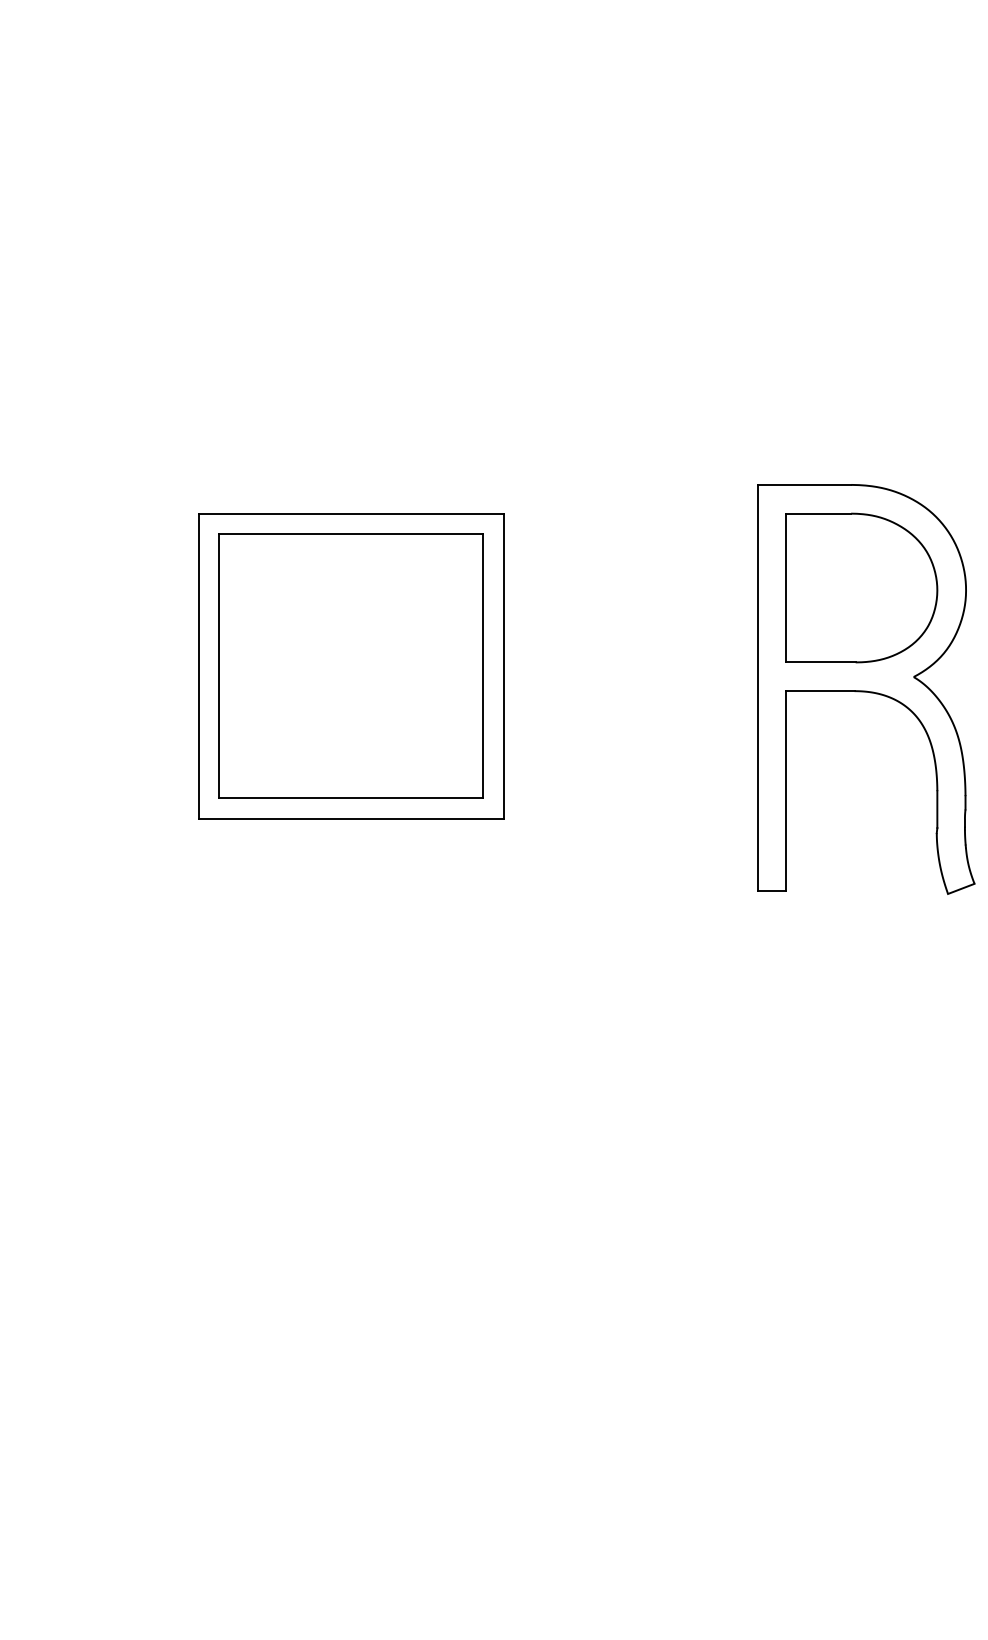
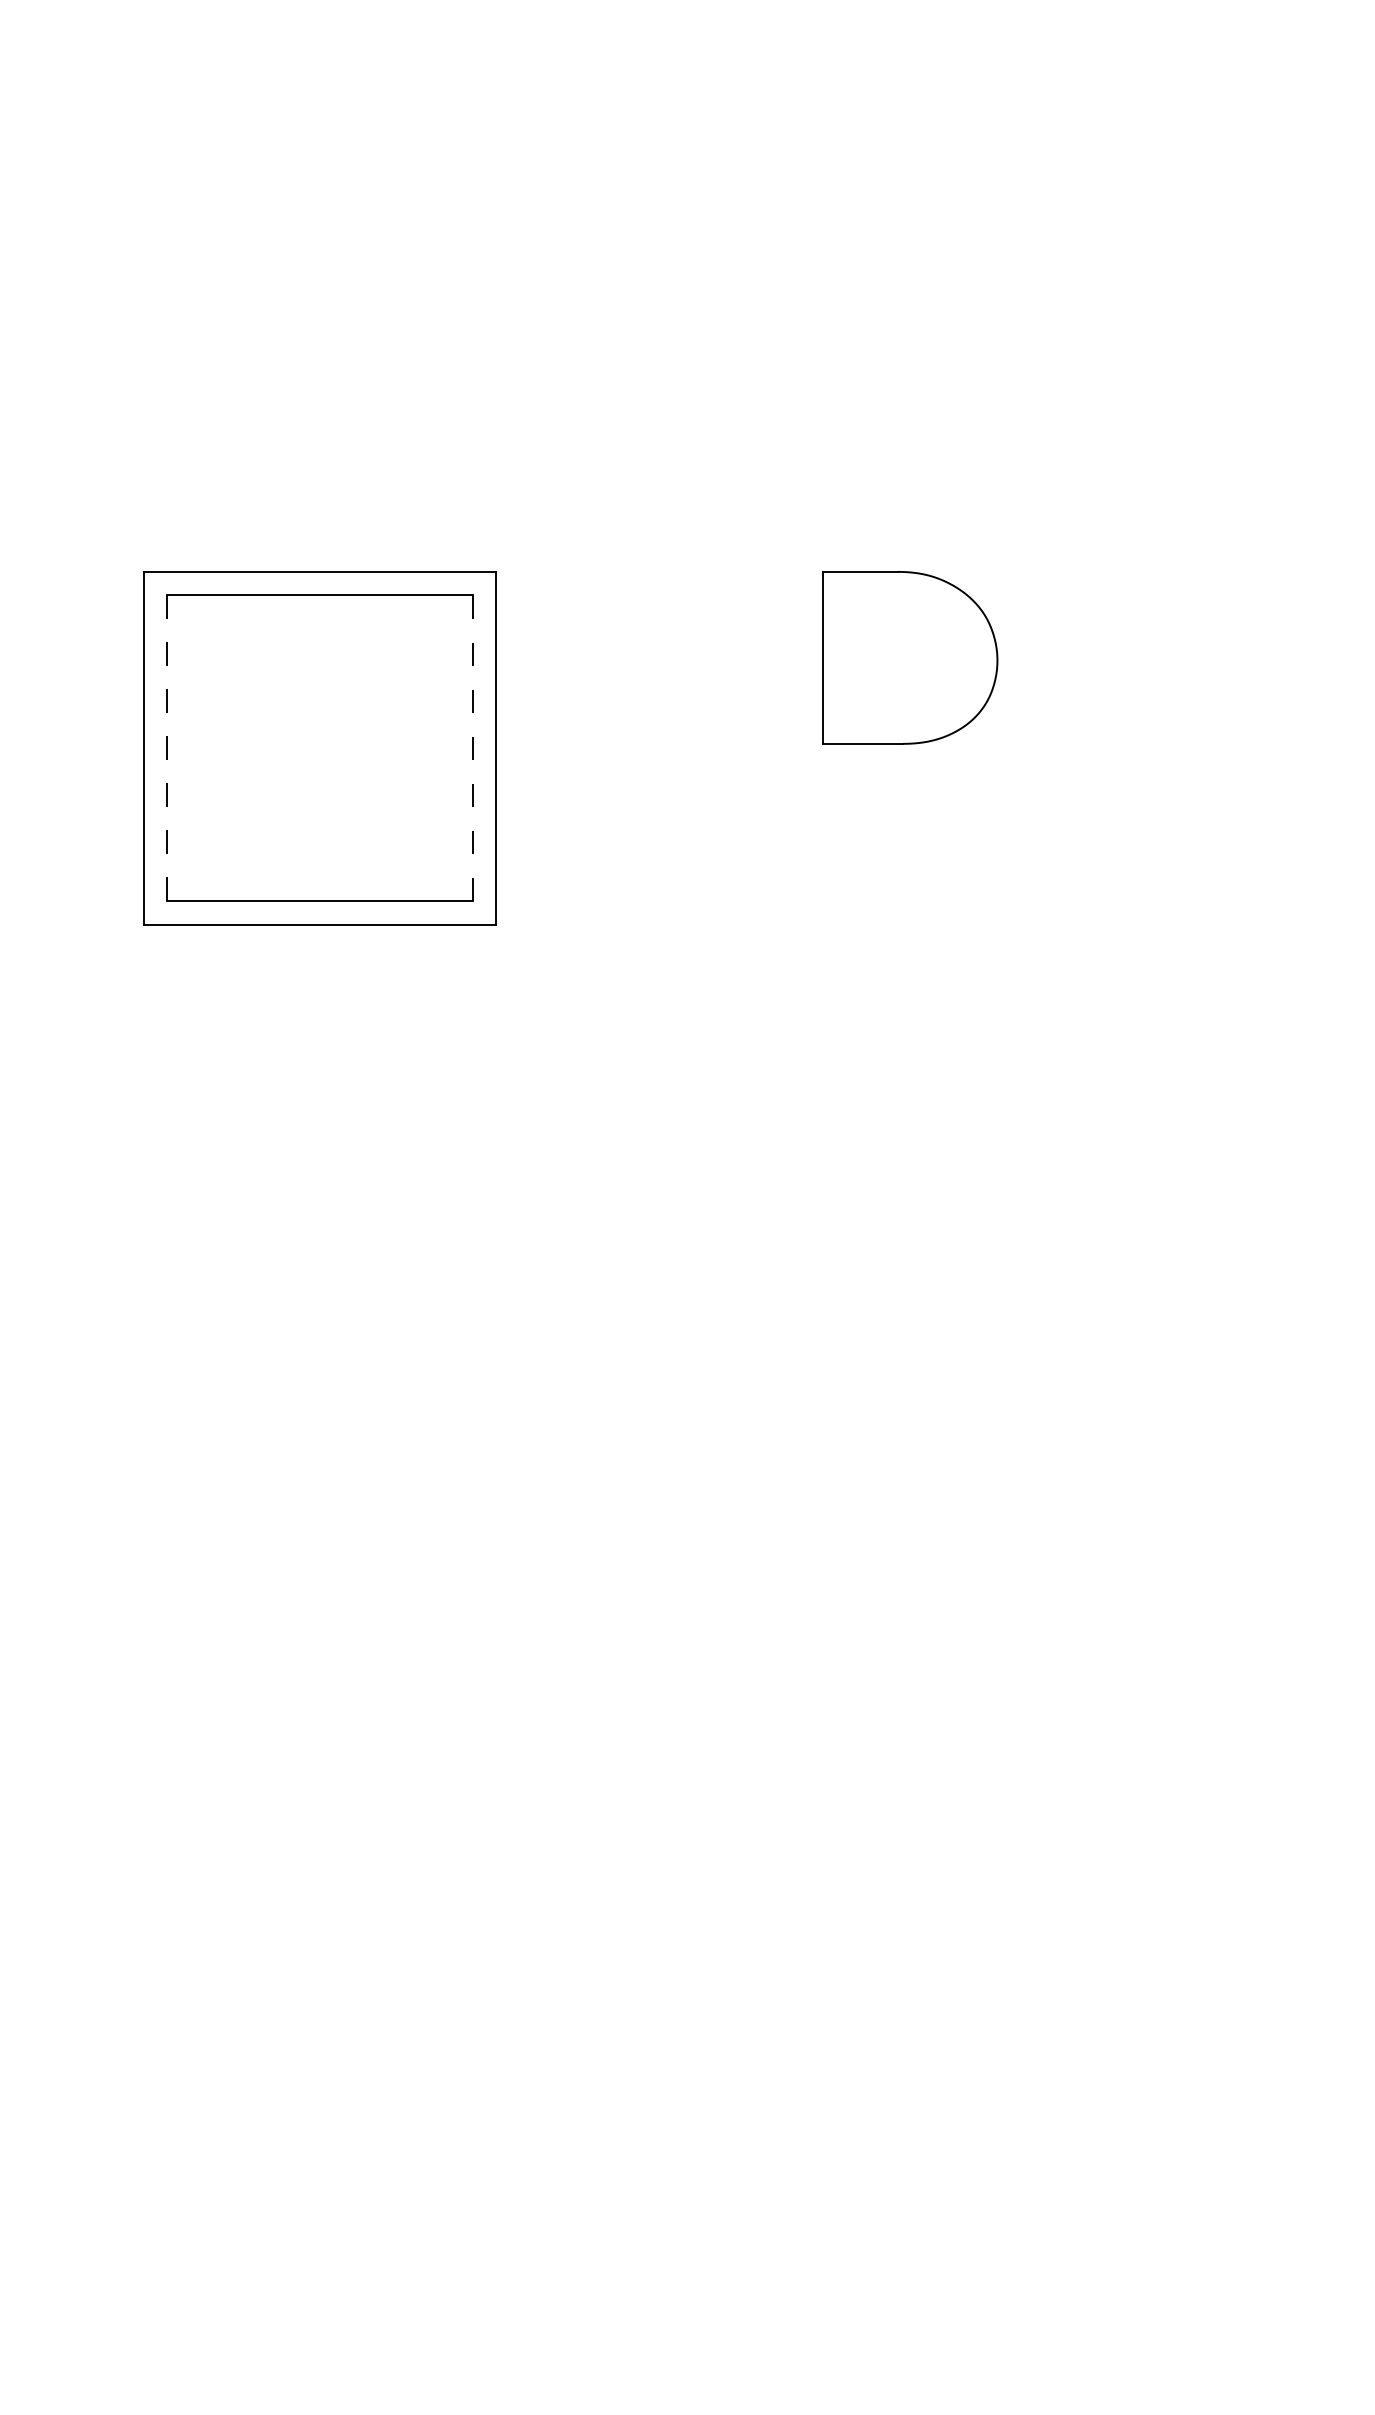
line: (219, 666) -> (167, 748), solid -> dashed
line: (483, 666) -> (472, 748), solid -> dashed
part: (866, 688) -> (915, 774), removed

